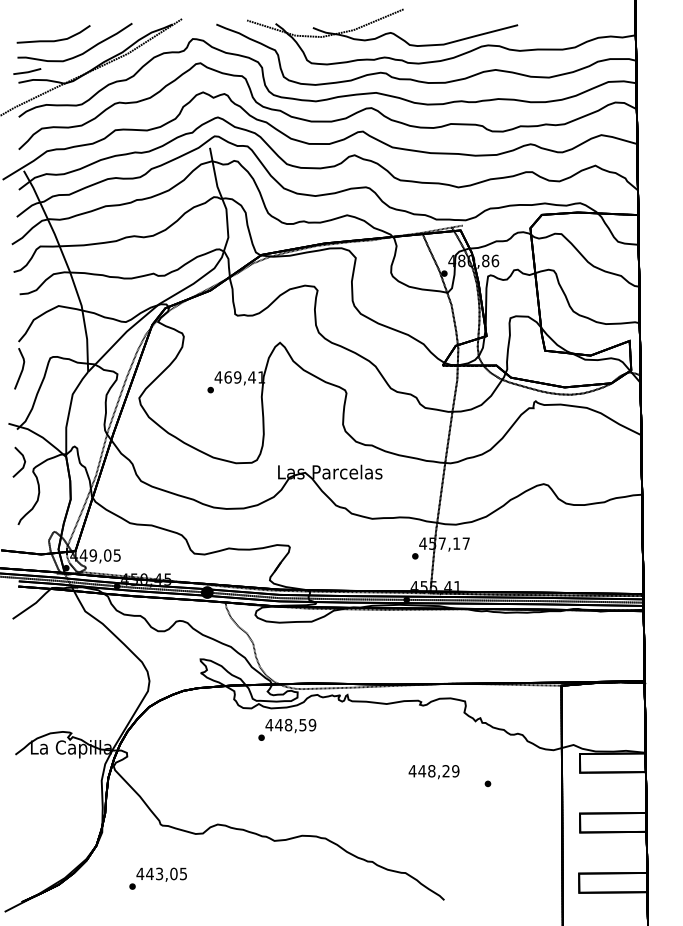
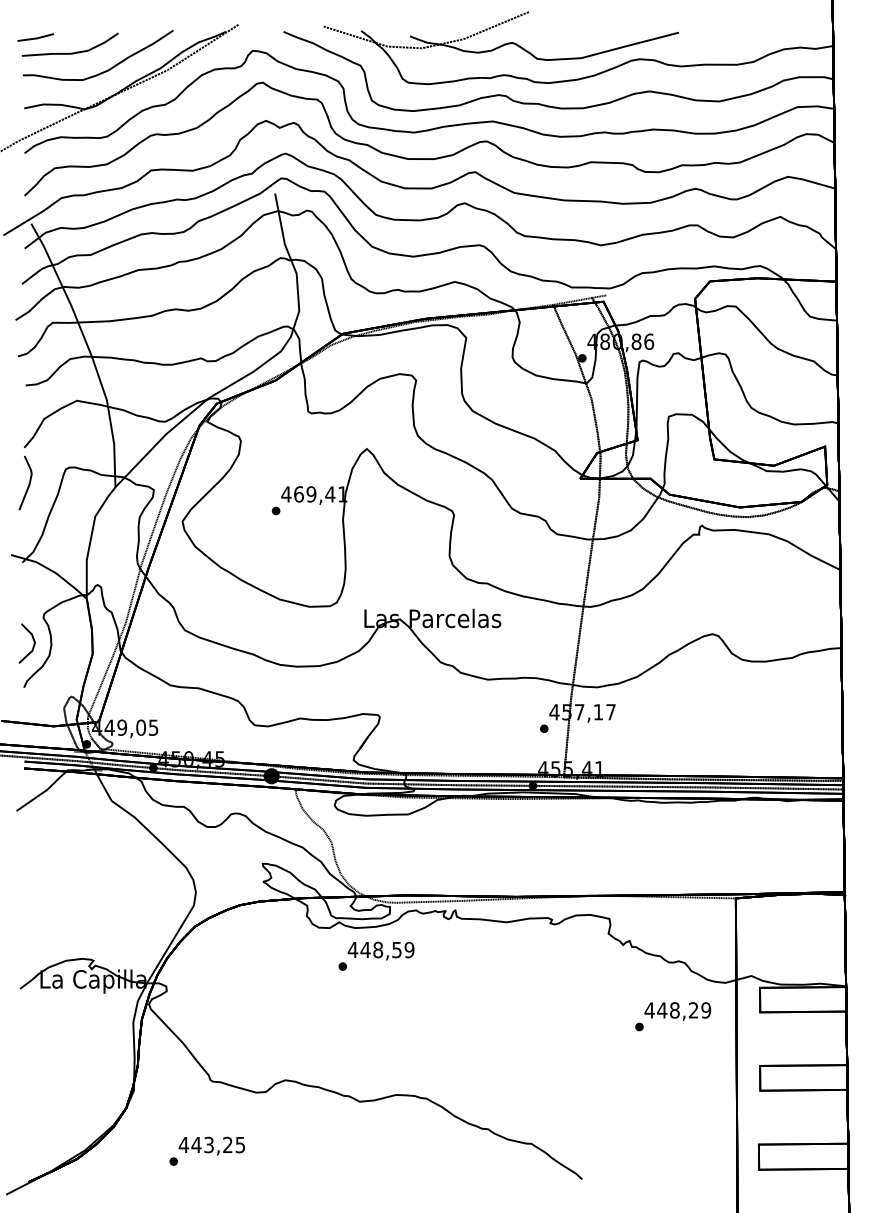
line: (27, 71) -> (35, 37), moved
line: (23, 464) -> (32, 646), moved
text: (433, 772) -> (677, 1011), moved
text: (173, 873) -> (227, 1144), 443,05 -> 443,25

